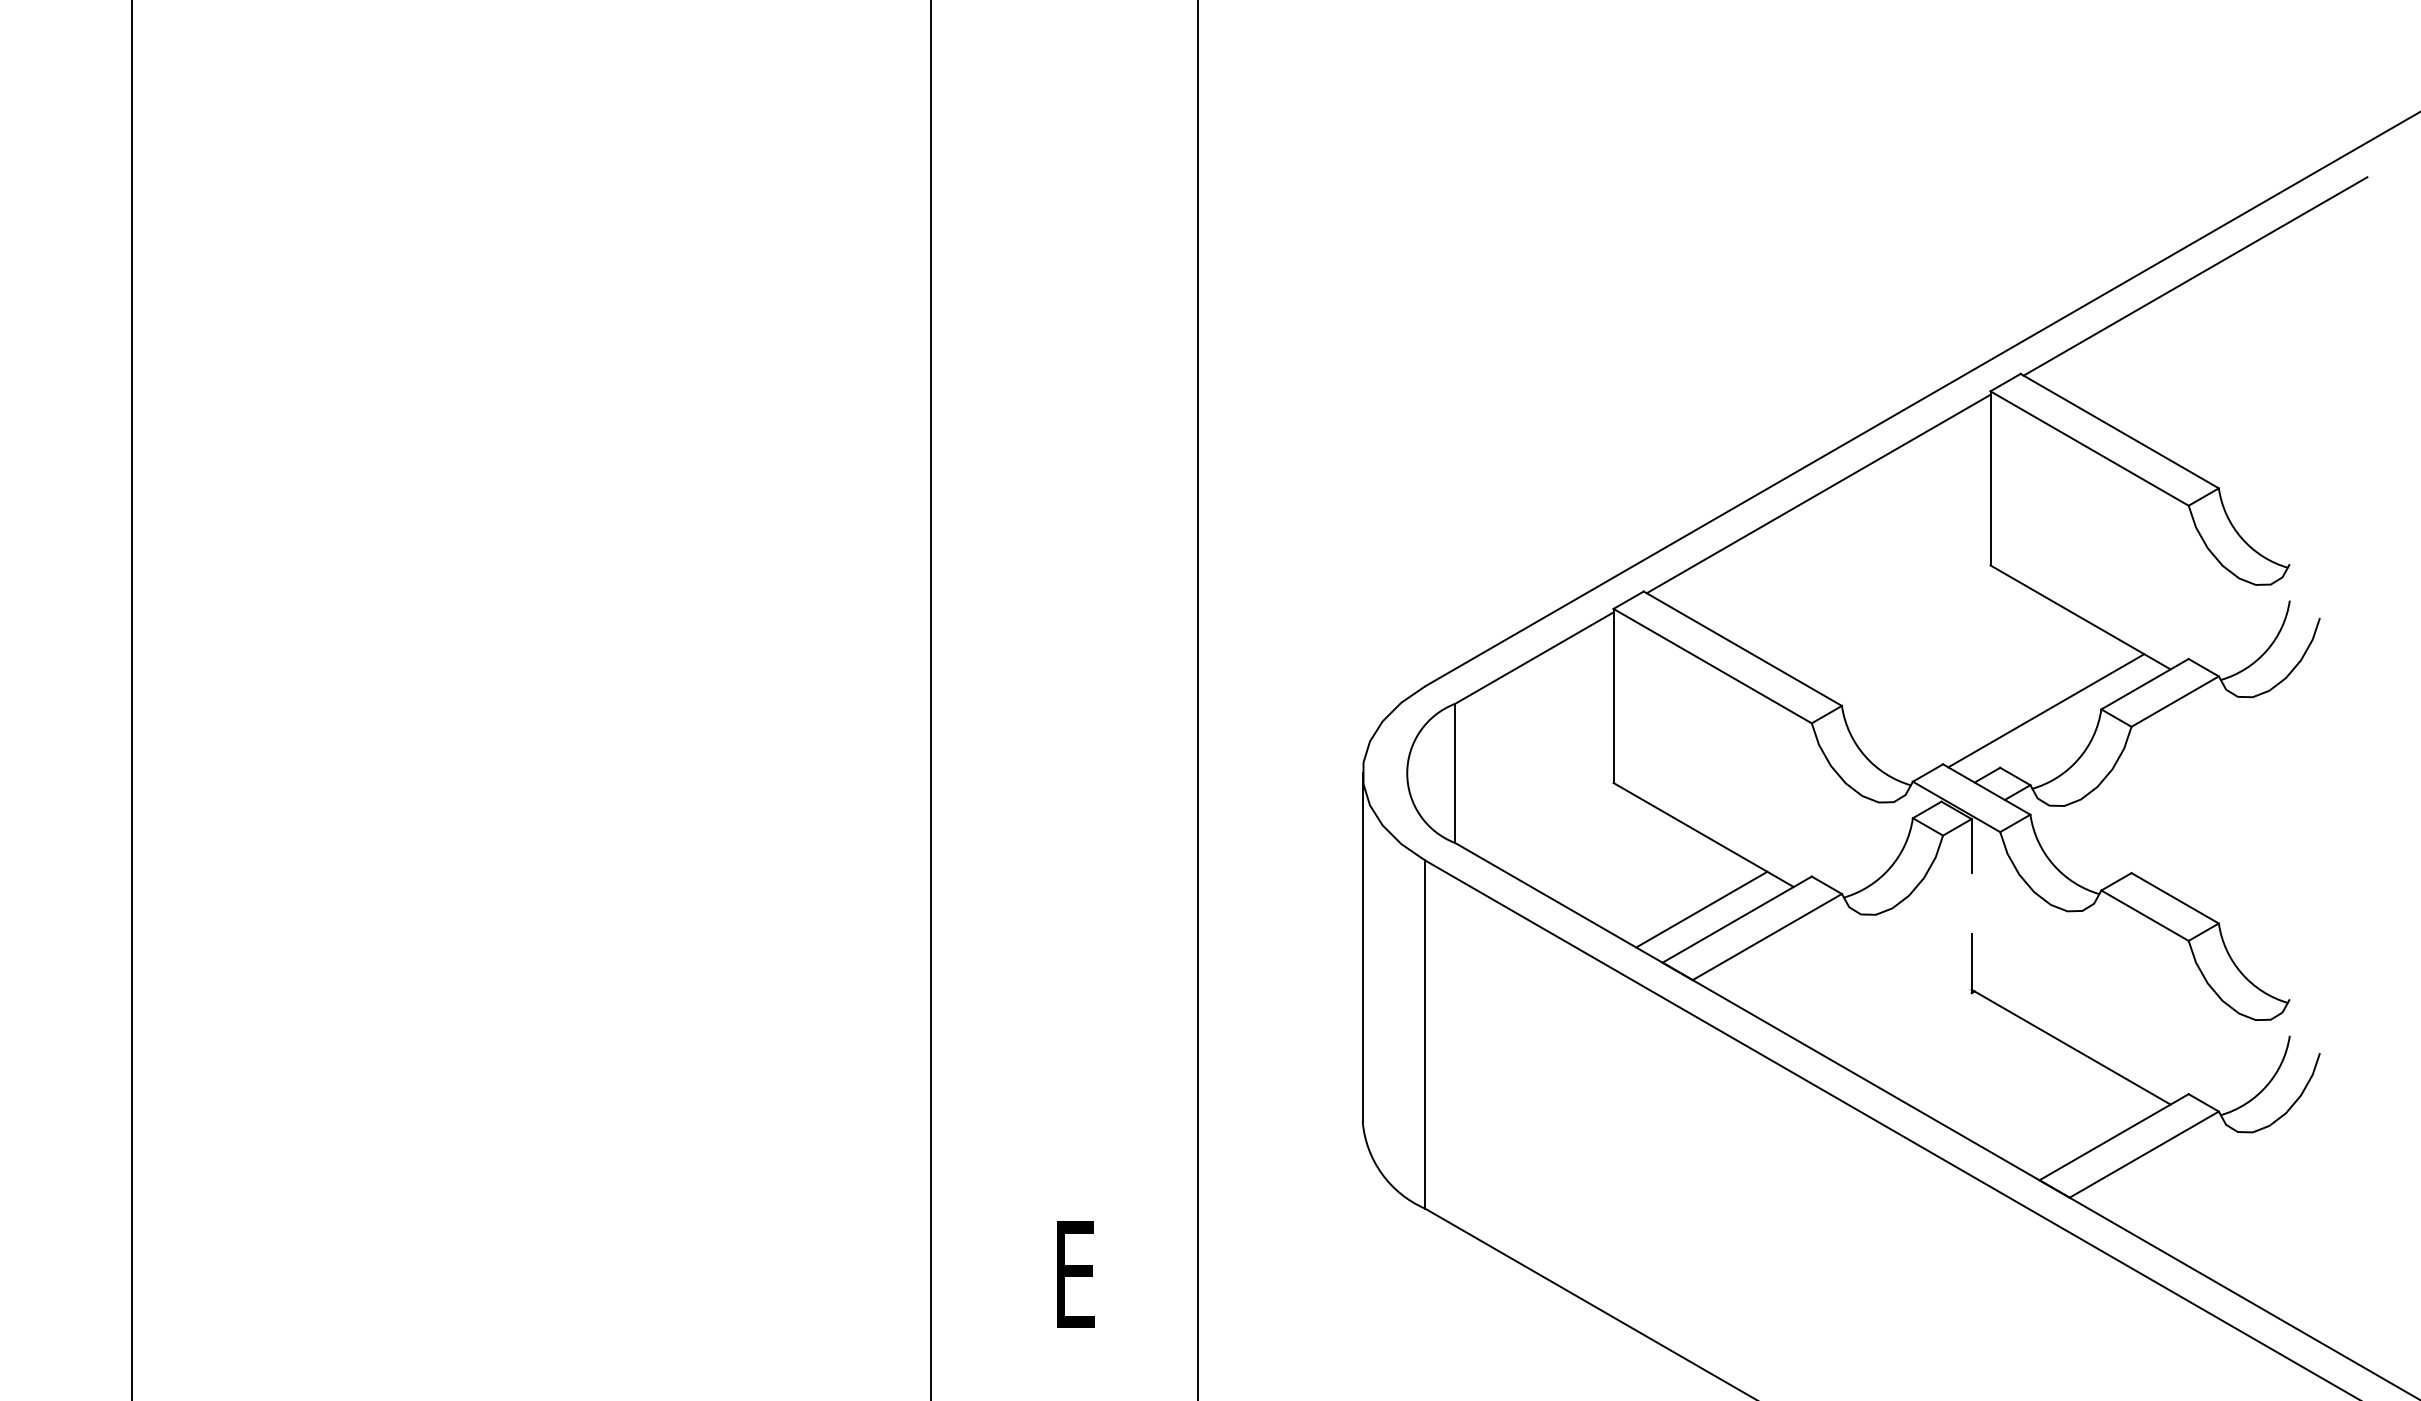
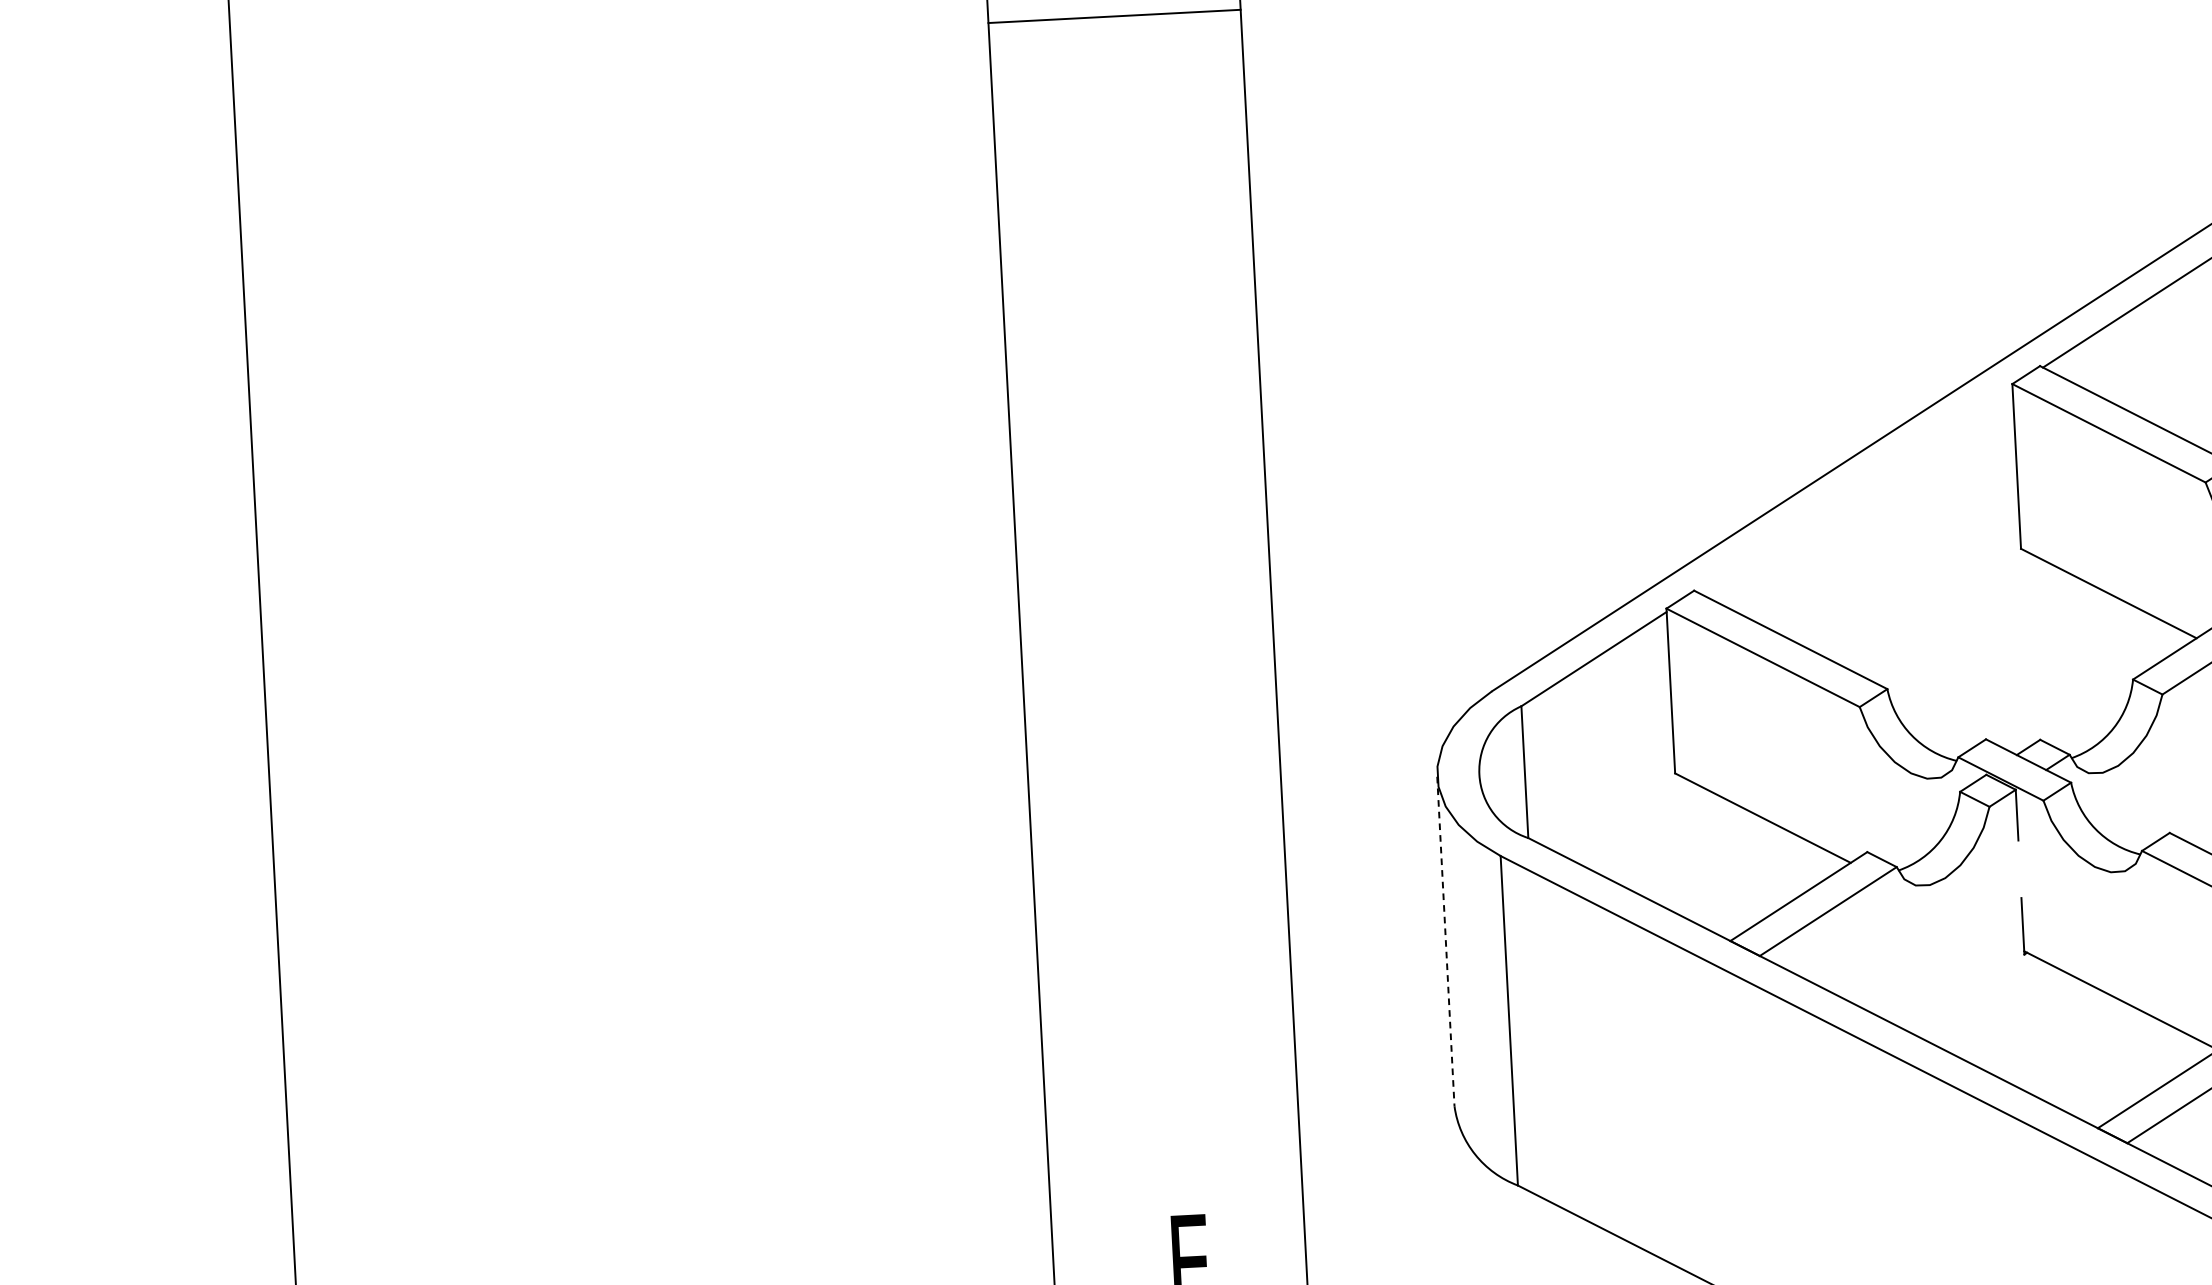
line: (1818, 493) -> (1854, 489), removed
line: (2046, 710) -> (2081, 683), removed
line: (1701, 909) -> (1764, 888), removed
line: (1362, 948) -> (1445, 942), solid -> dashed

